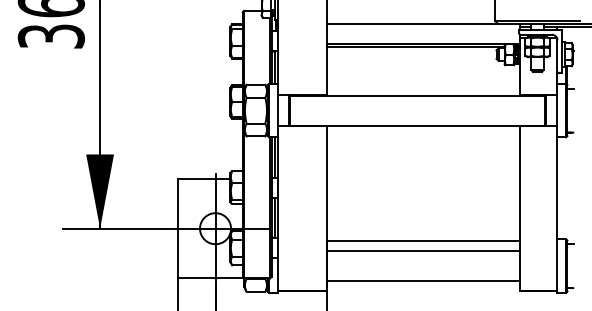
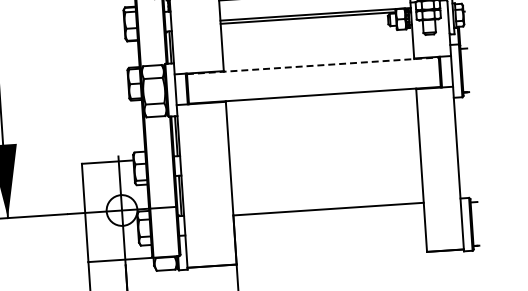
line: (418, 95) -> (313, 65), solid -> dashed
line: (423, 251) -> (328, 219), removed
line: (423, 280) -> (330, 248), removed

